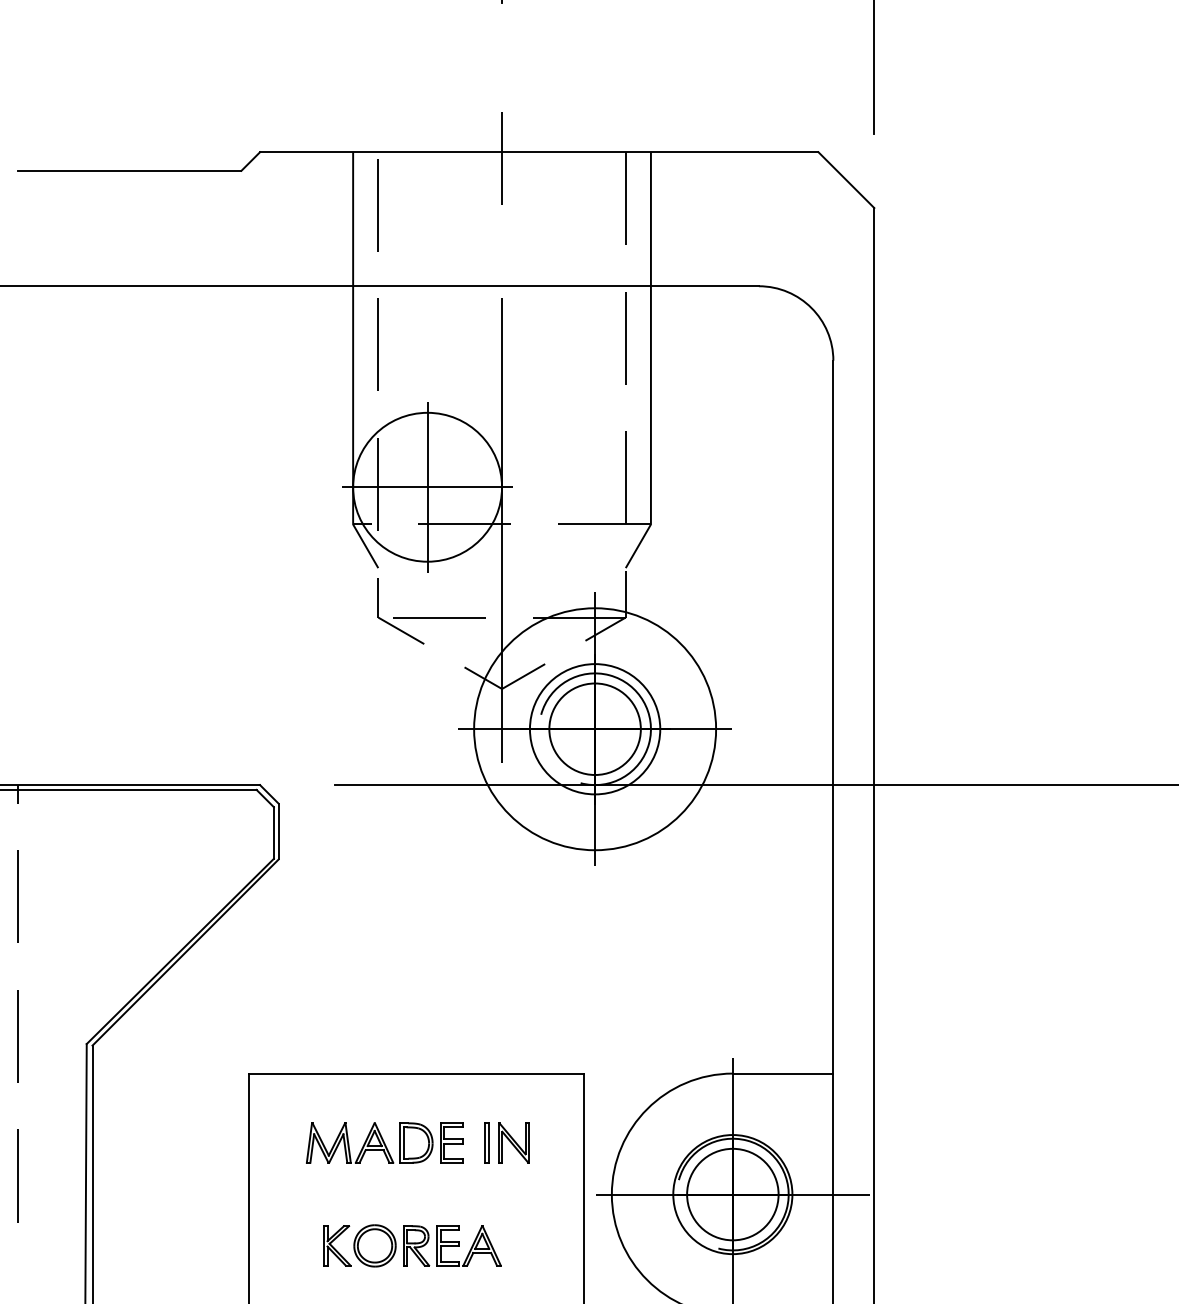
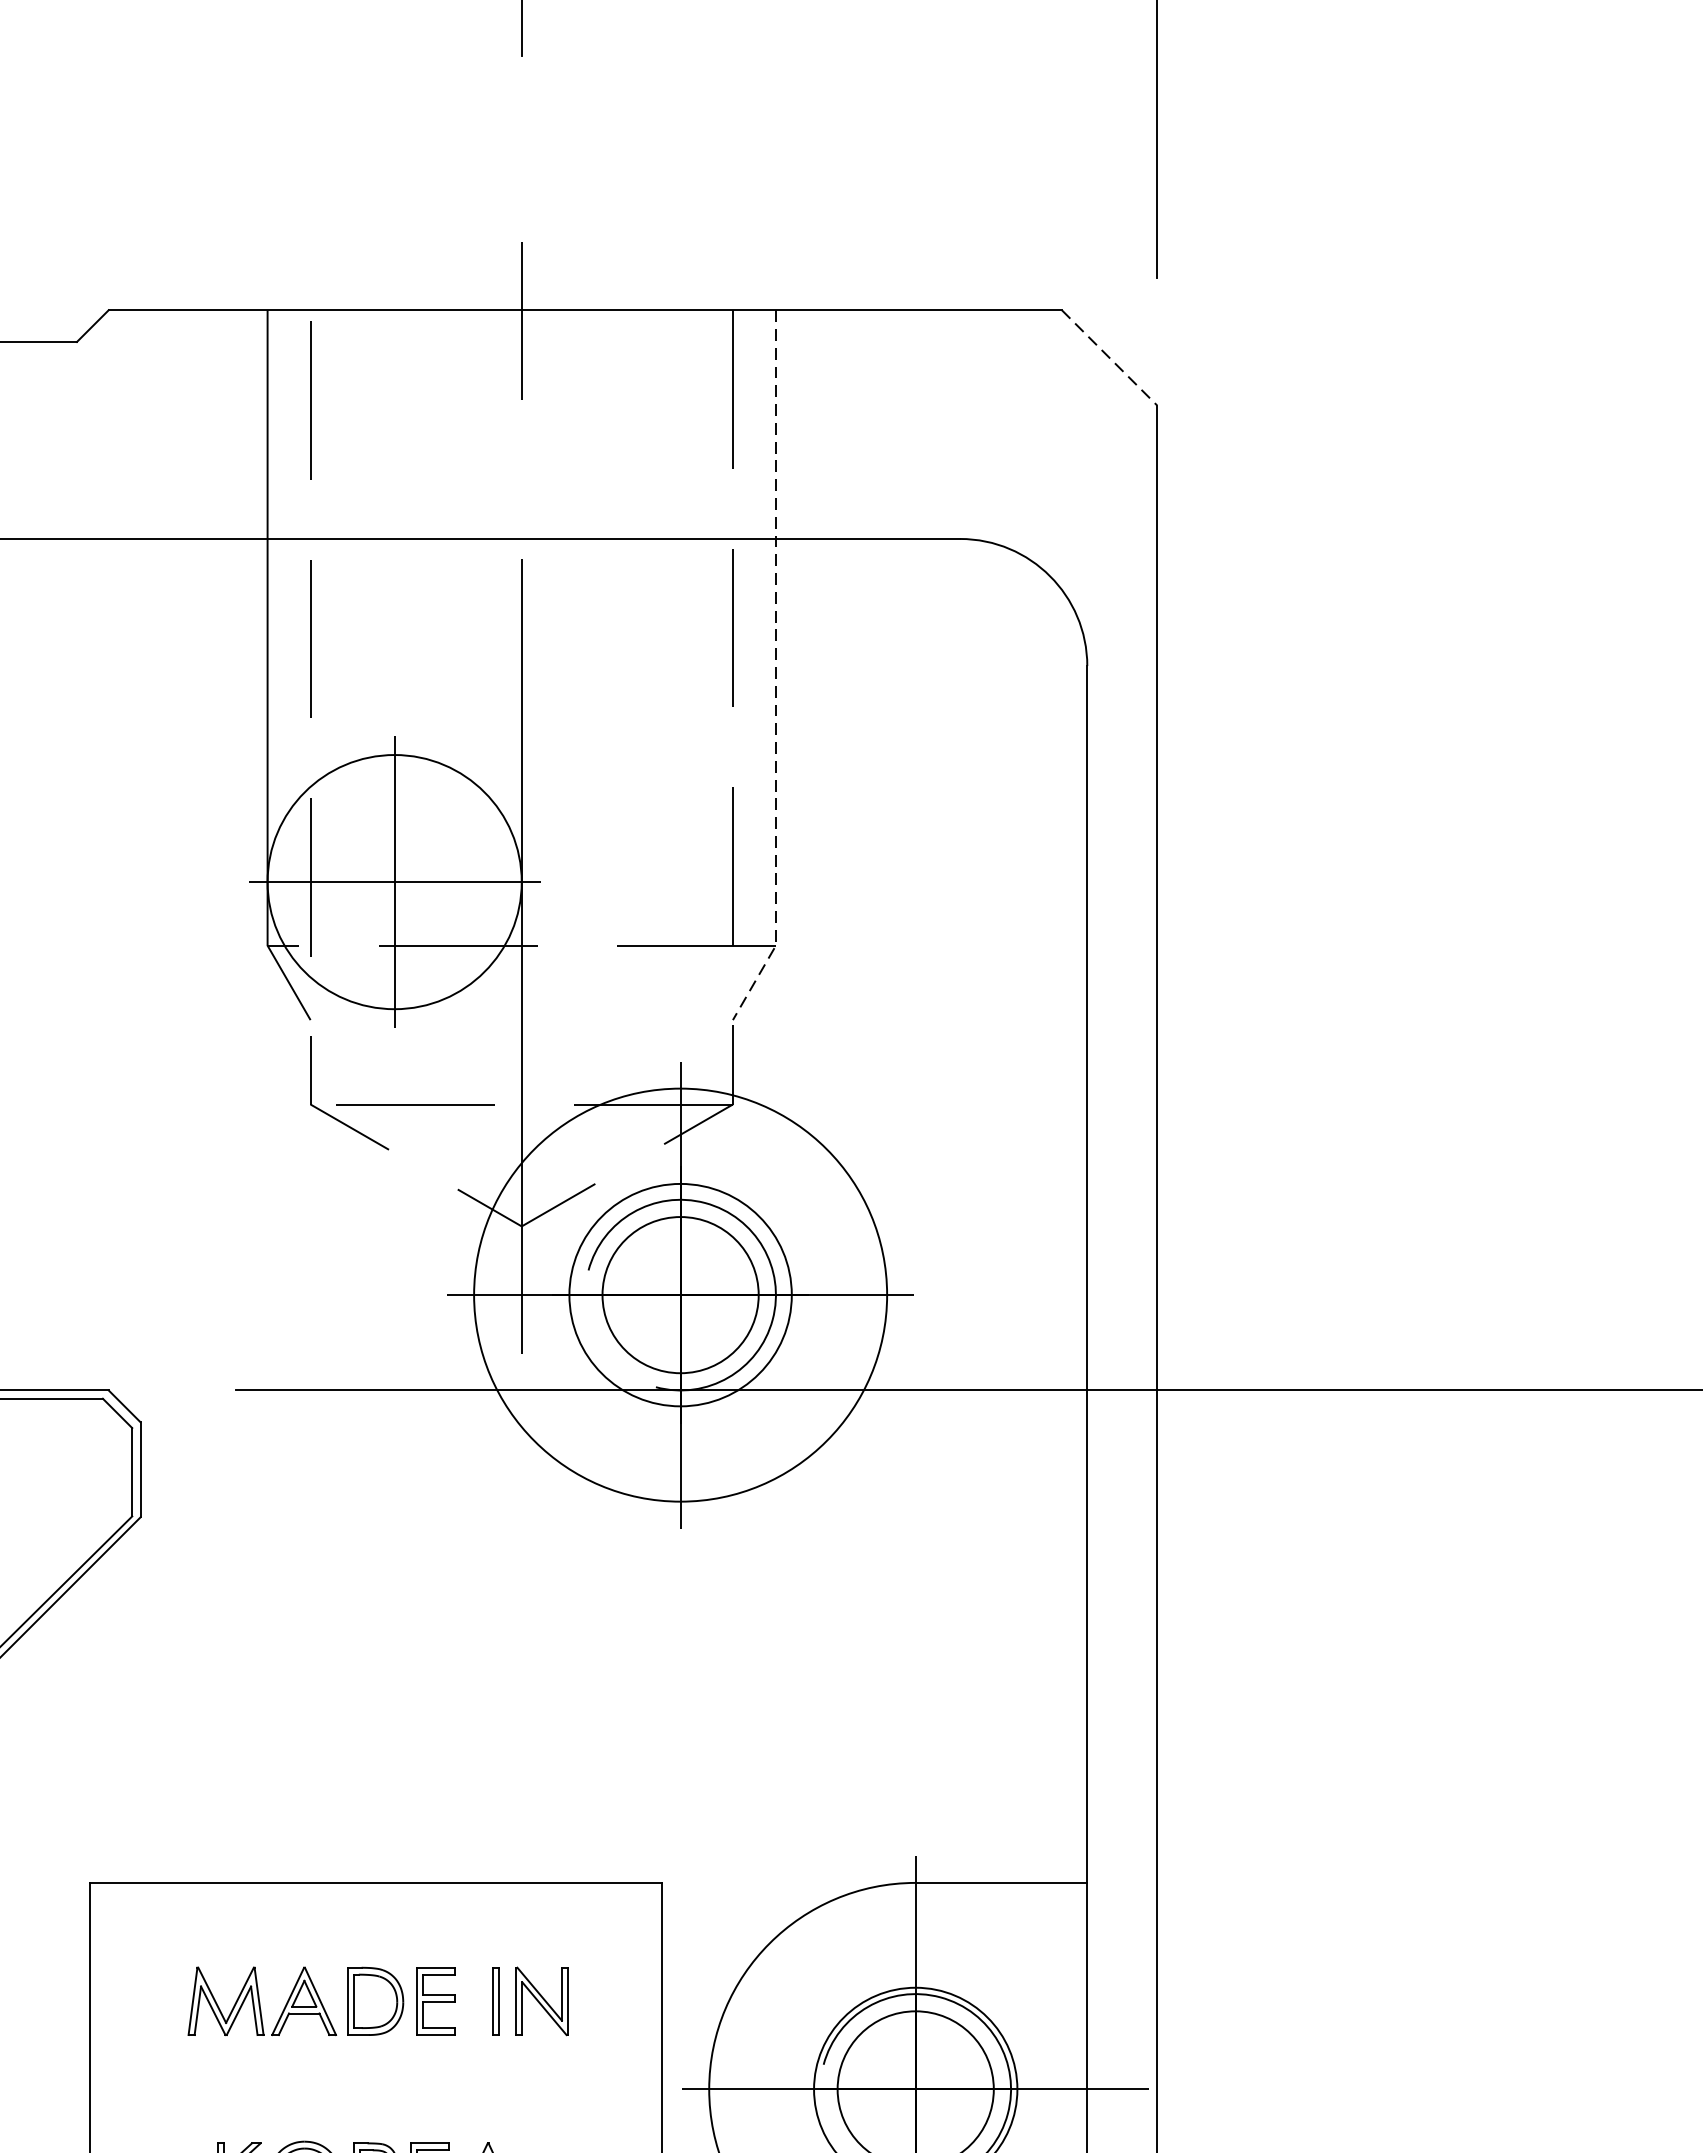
line: (846, 180) -> (1109, 358), solid -> dashed
line: (650, 364) -> (775, 672), solid -> dashed

